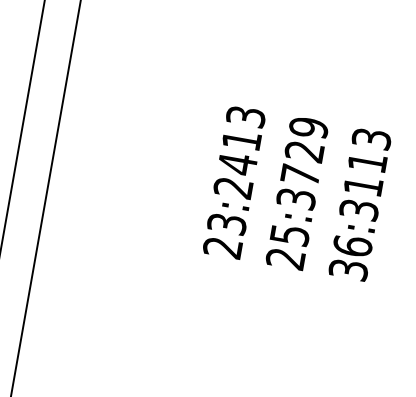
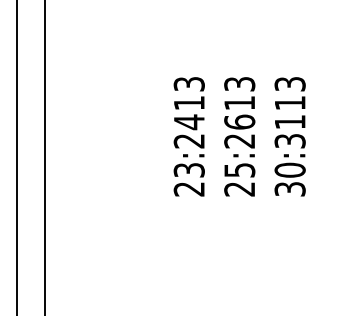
text: (302, 163) -> (239, 112), 25:3729 -> 25:2613
text: (352, 245) -> (289, 169), 36:3113 -> 30:3113

